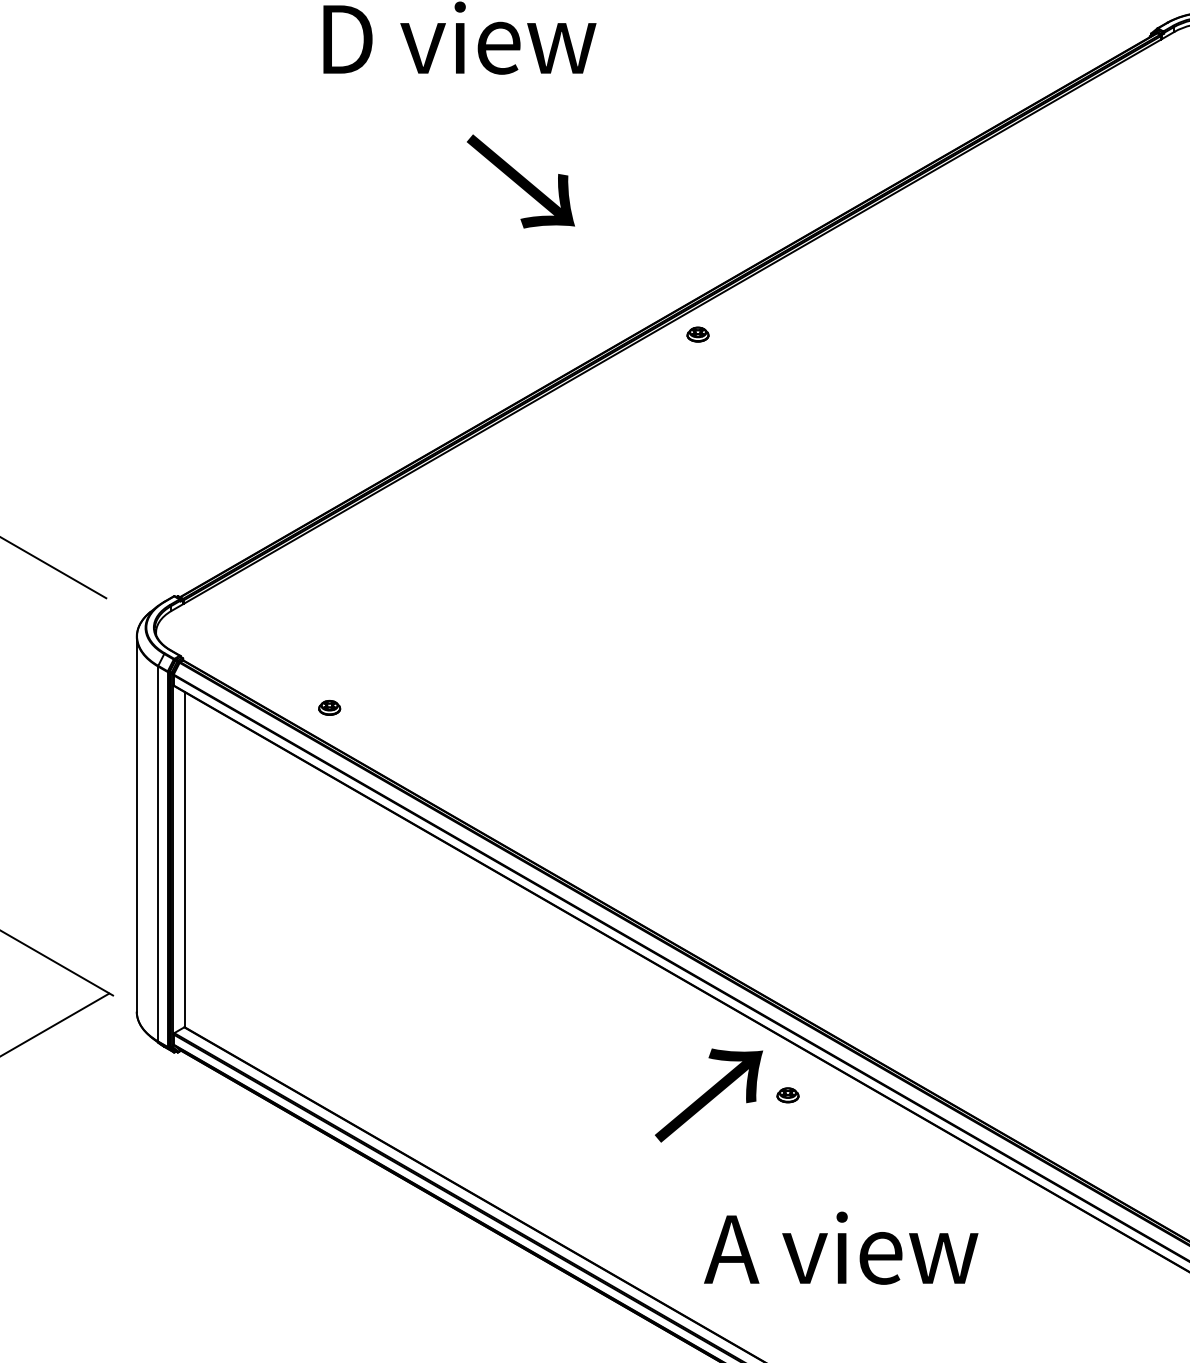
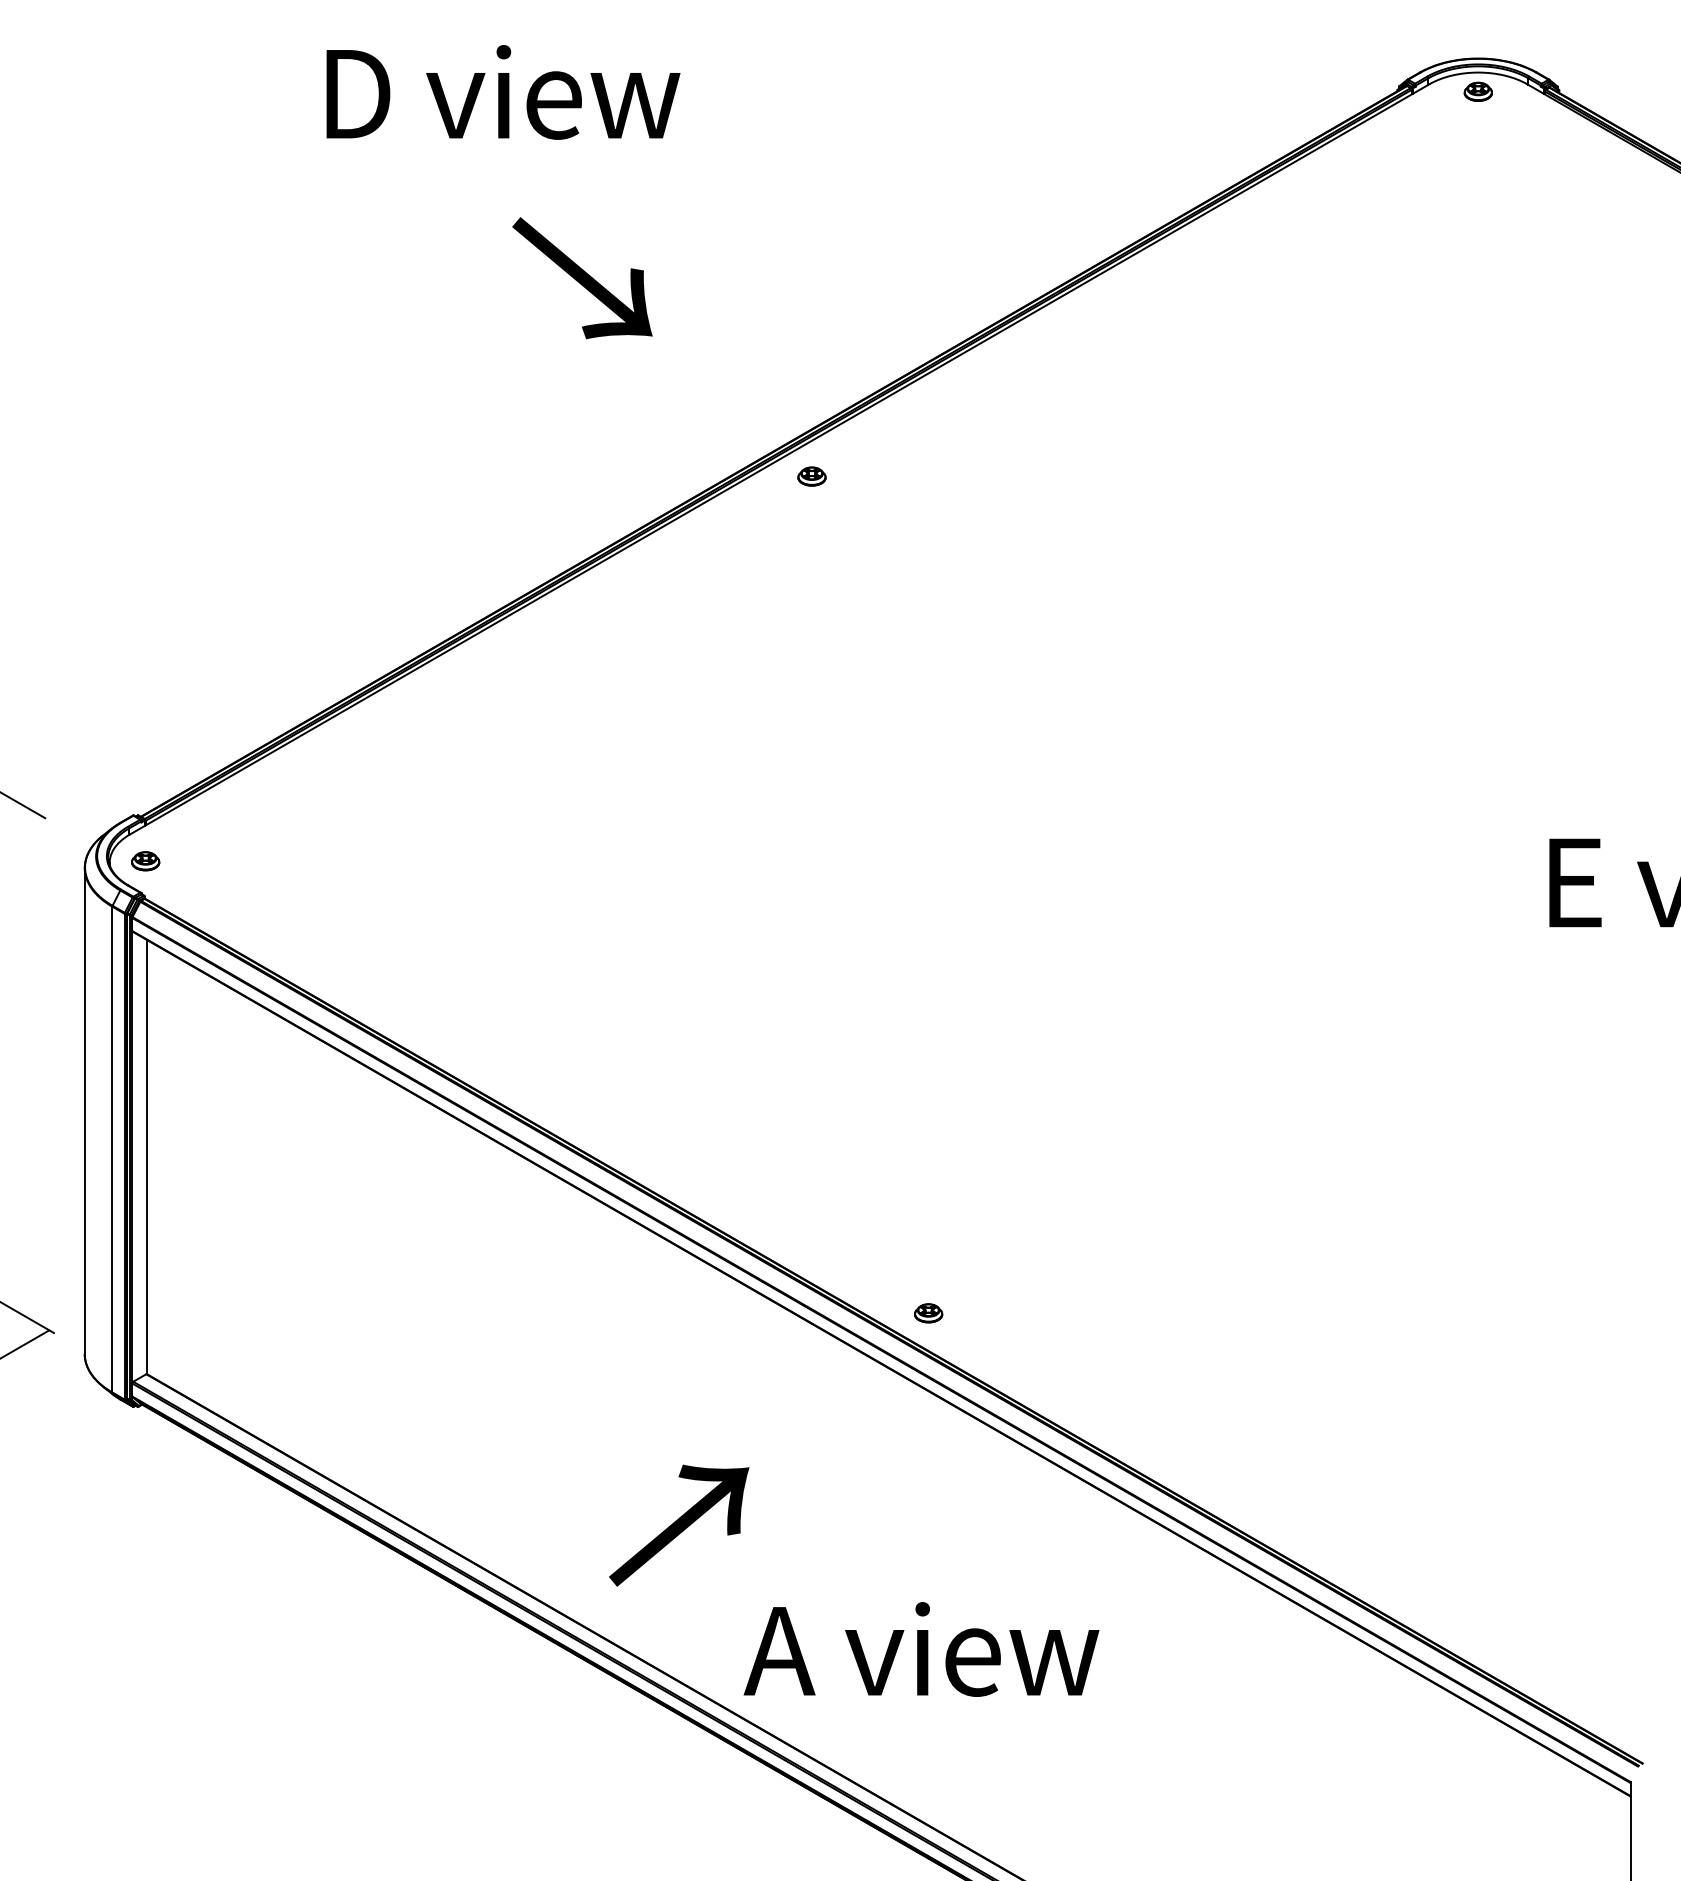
part: (329, 708) -> (145, 861), moved
text: (709, 1095) -> (679, 1525), moved
part: (787, 1095) -> (928, 1313), moved
text: (841, 1248) -> (921, 1649), moved

